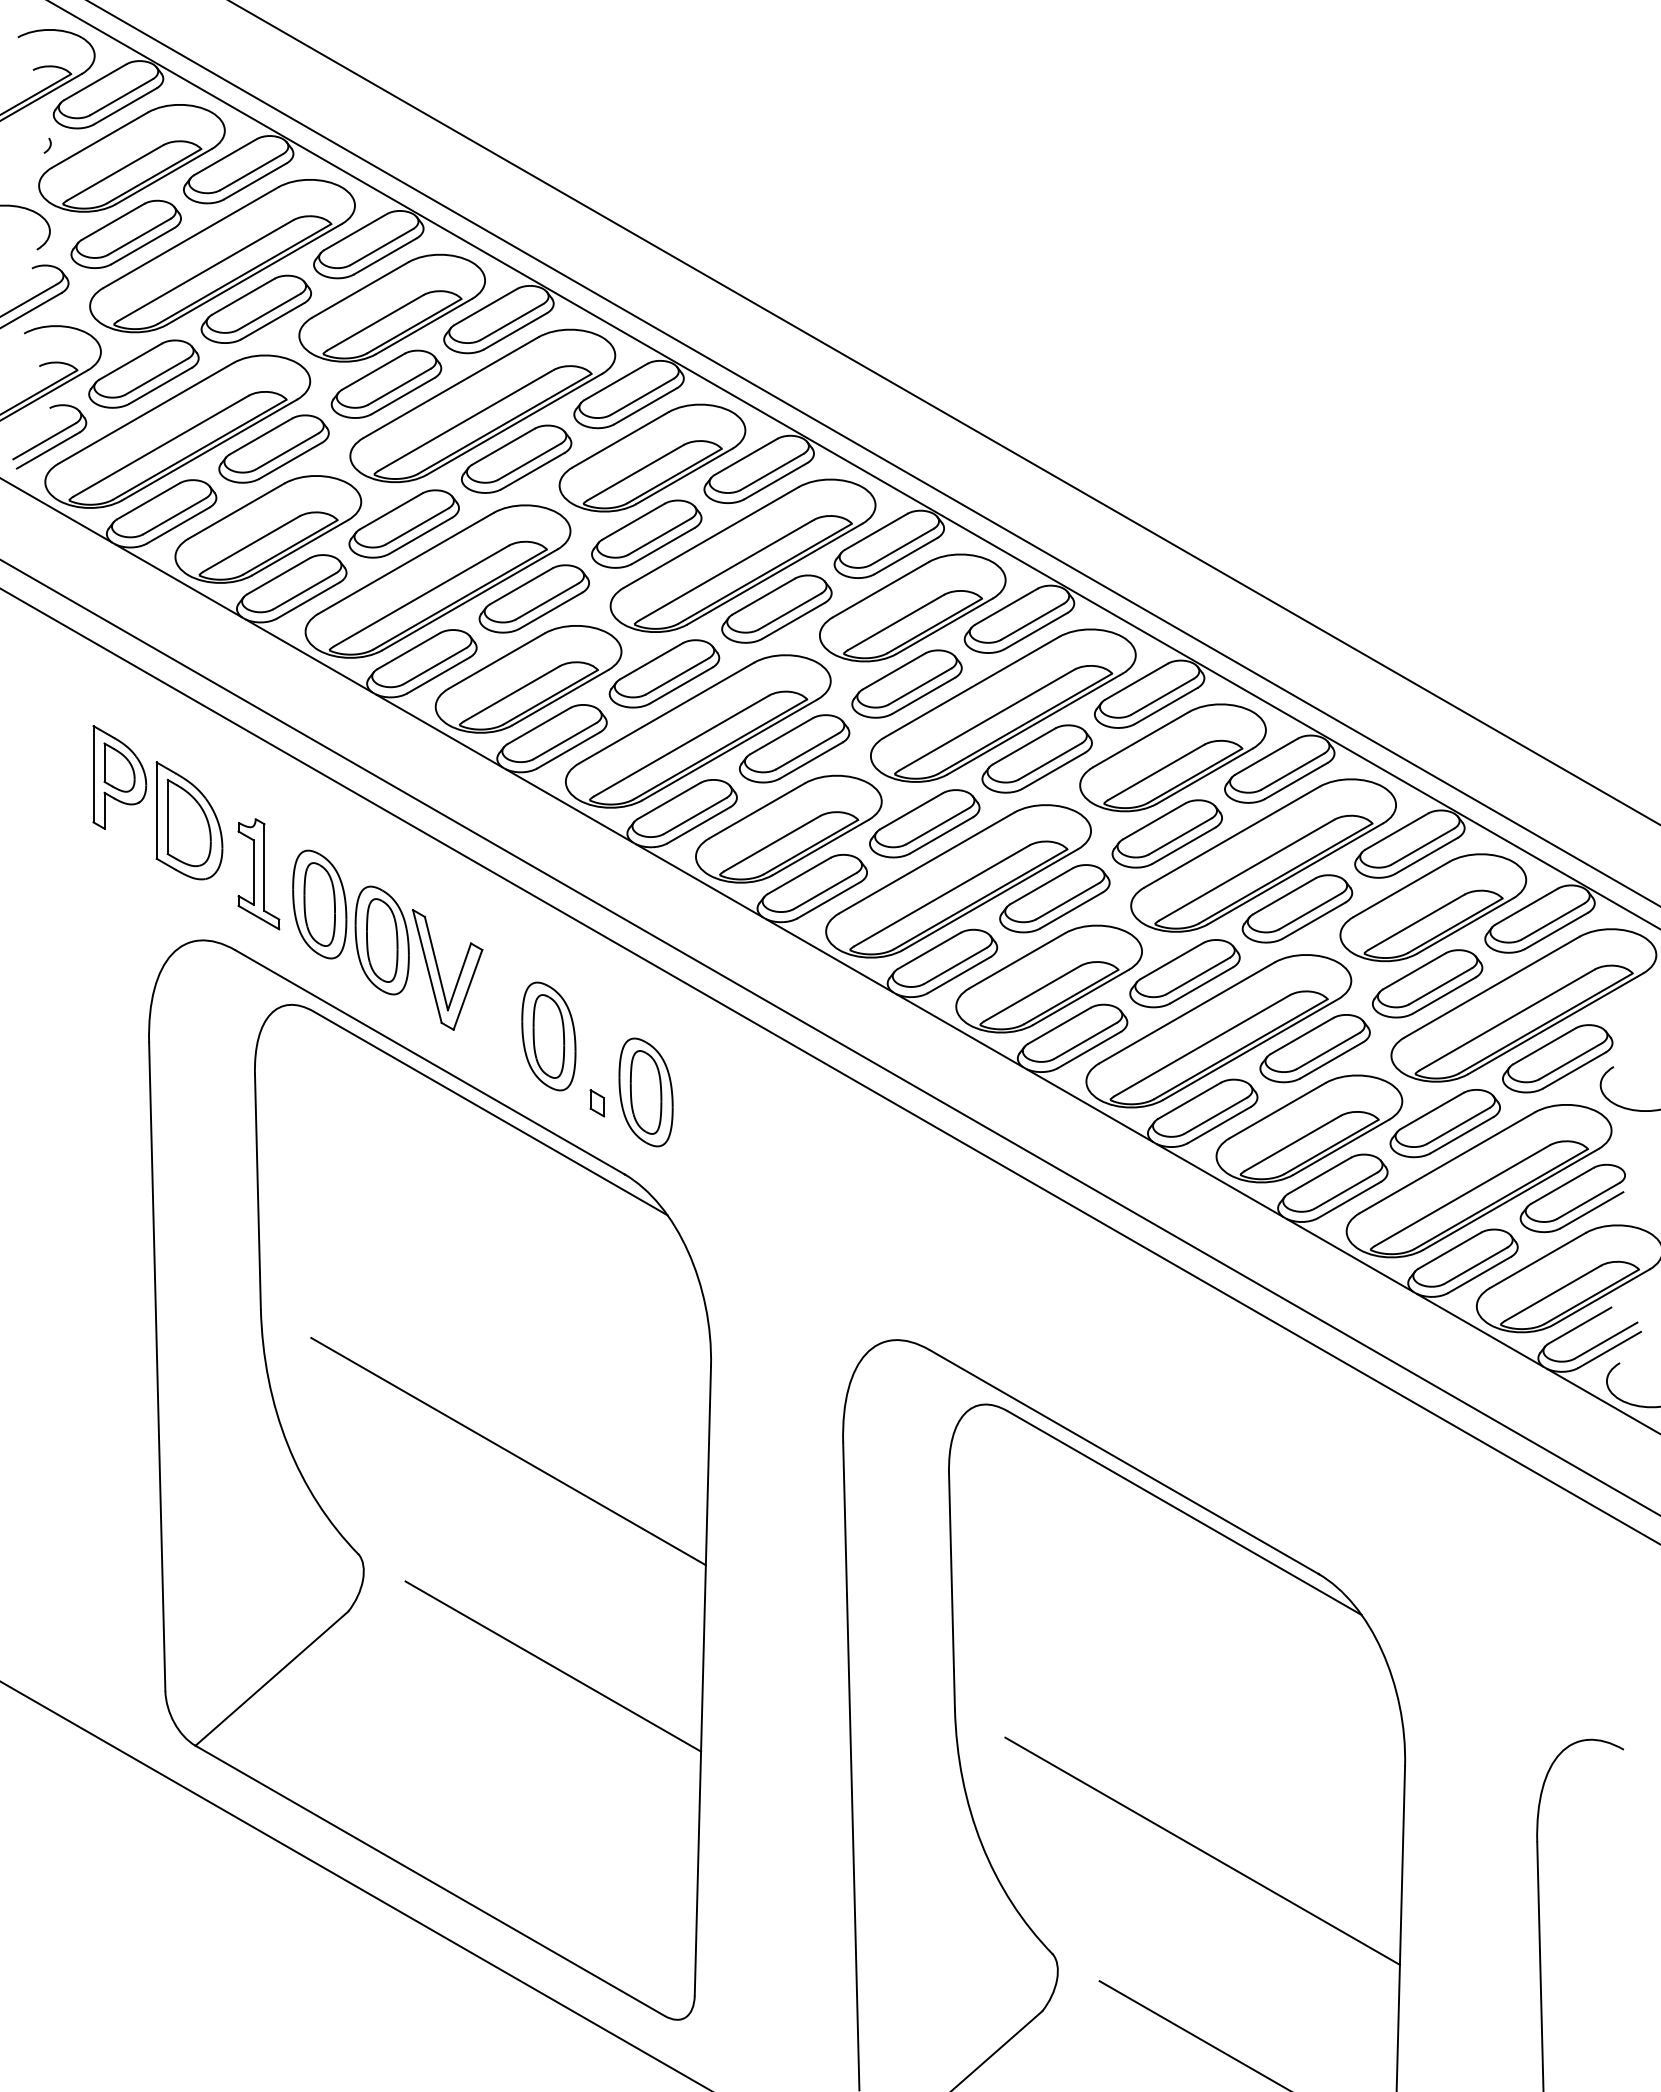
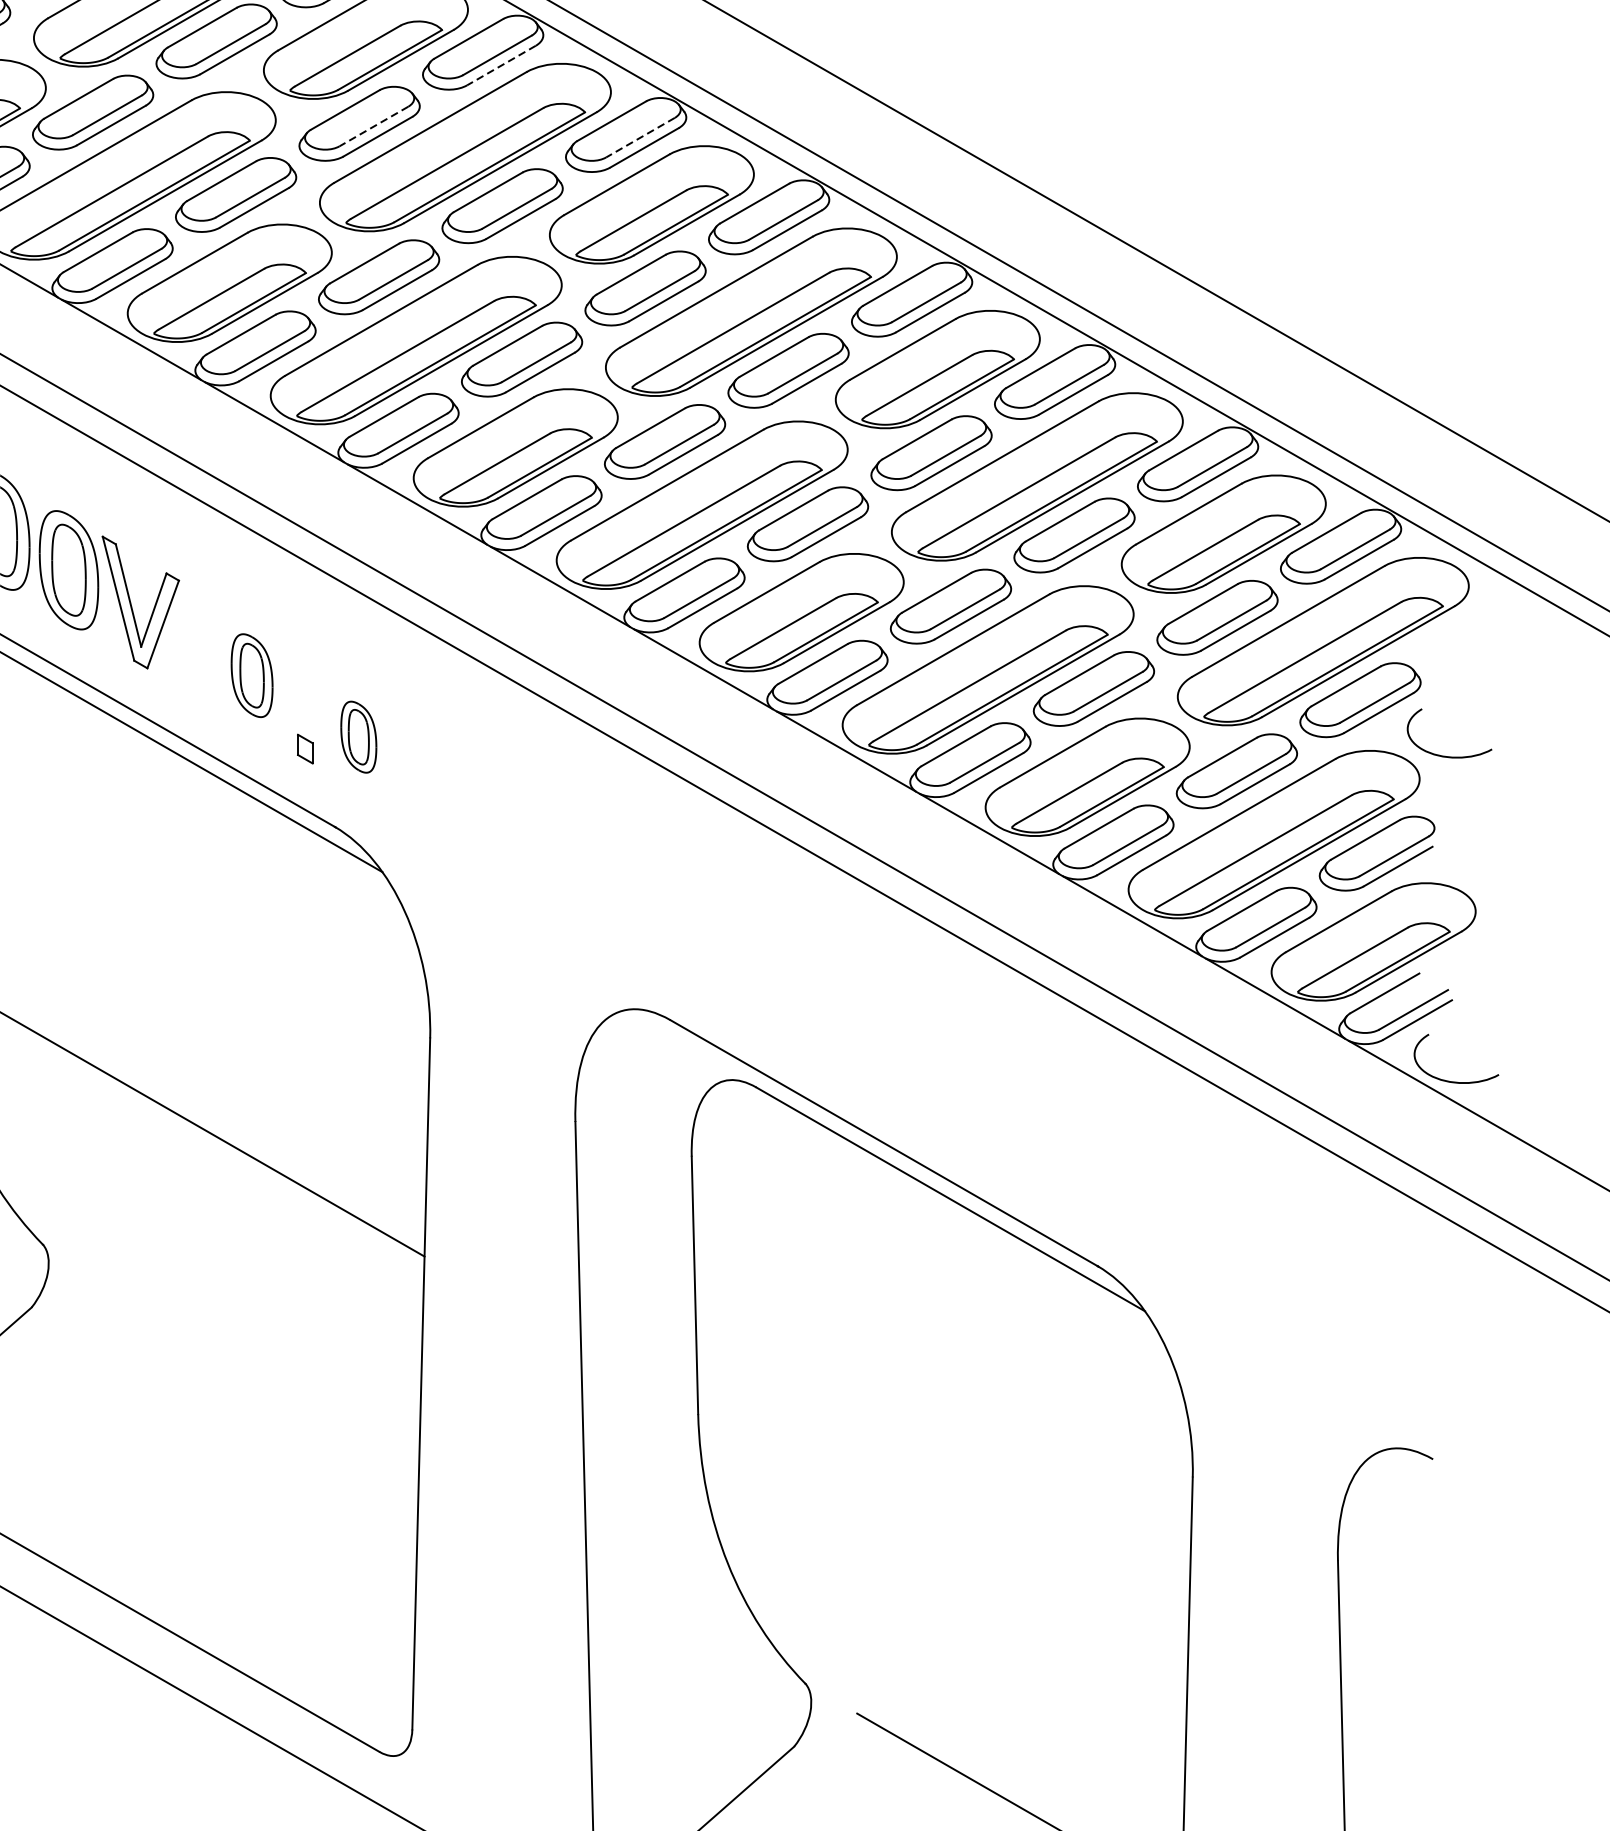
line: (775, 481) -> (501, 65), solid -> dashed
line: (659, 536) -> (373, 126), solid -> dashed
line: (901, 547) -> (639, 138), solid -> dashed
part: (548, 1036) -> (251, 675), size x0.7
part: (645, 1092) -> (358, 737), size x0.6
line: (553, 1666) -> (257, 1367), removed
line: (1202, 1850) -> (970, 1570), removed

